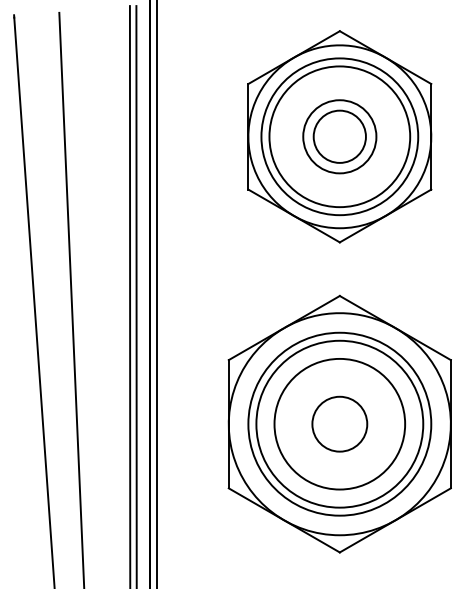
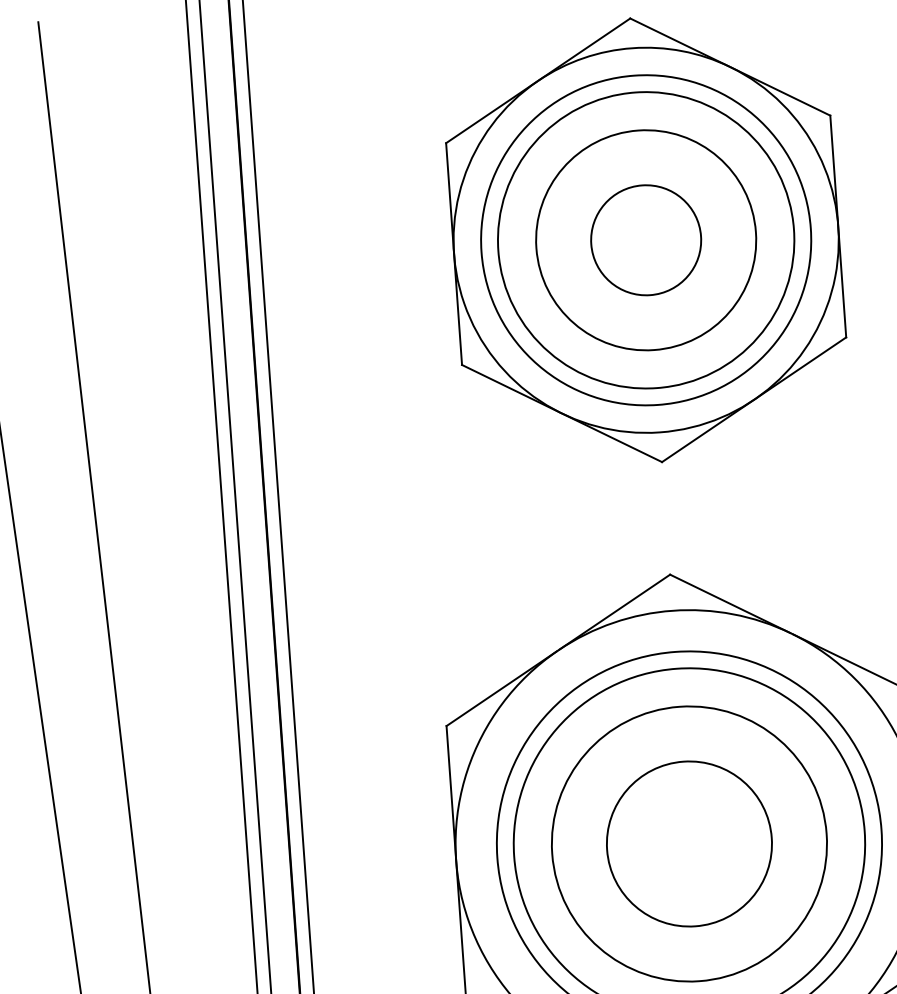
circle: (339, 136) -> (645, 239), size x1.43
circle: (339, 424) -> (688, 844), size x1.43

